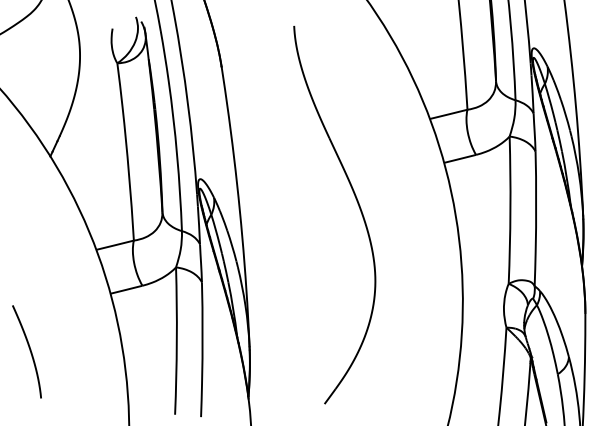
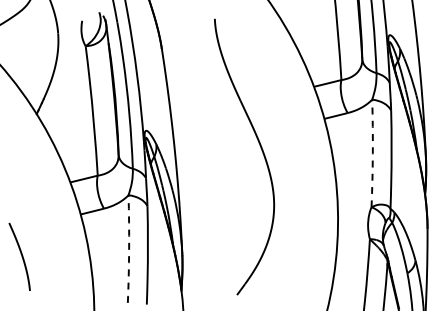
arc: (510, 210) -> (372, 153), solid -> dashed
arc: (177, 341) -> (129, 249), solid -> dashed

